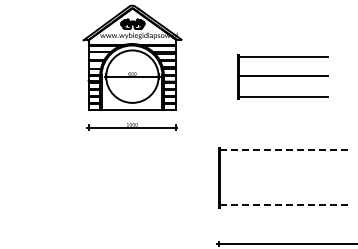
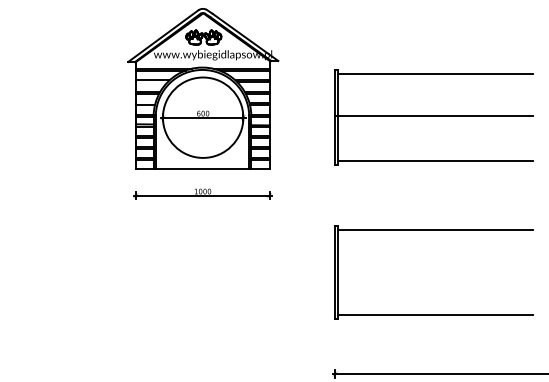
part: (283, 76) -> (434, 117), size x1.43
line: (284, 150) -> (436, 230), dashed -> solid
line: (284, 205) -> (436, 315), dashed -> solid

